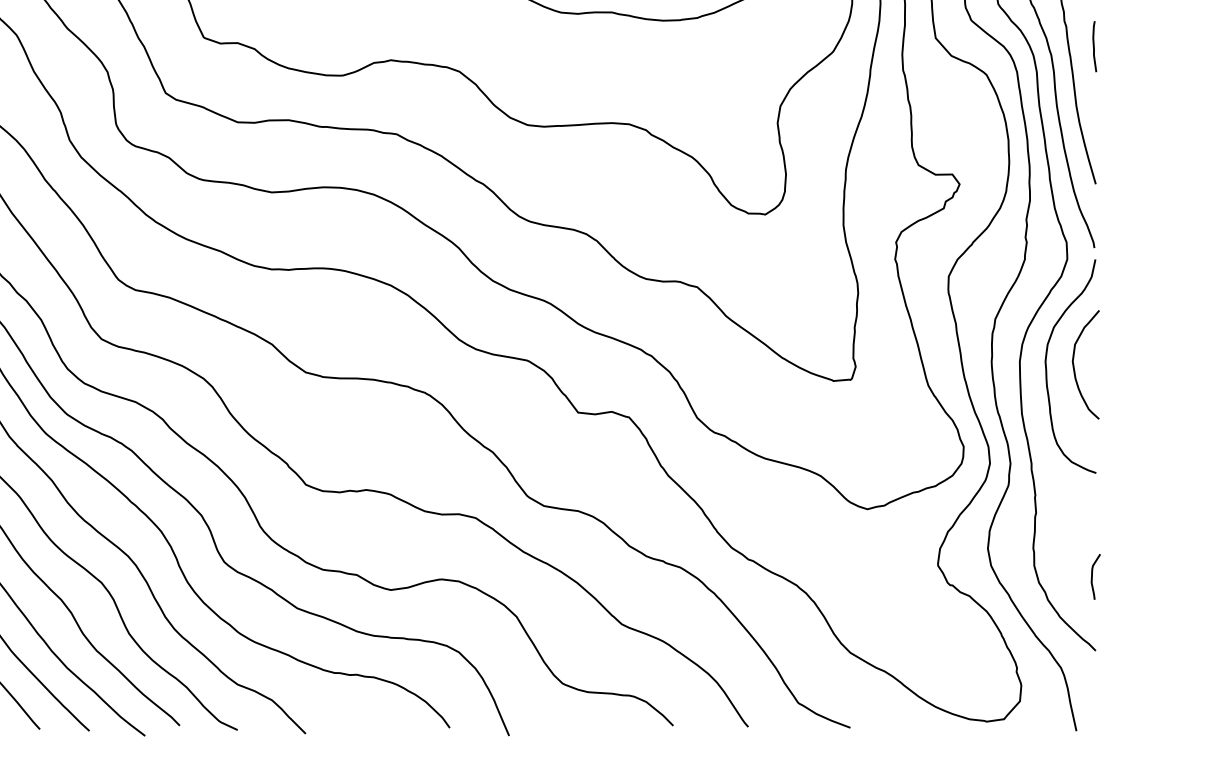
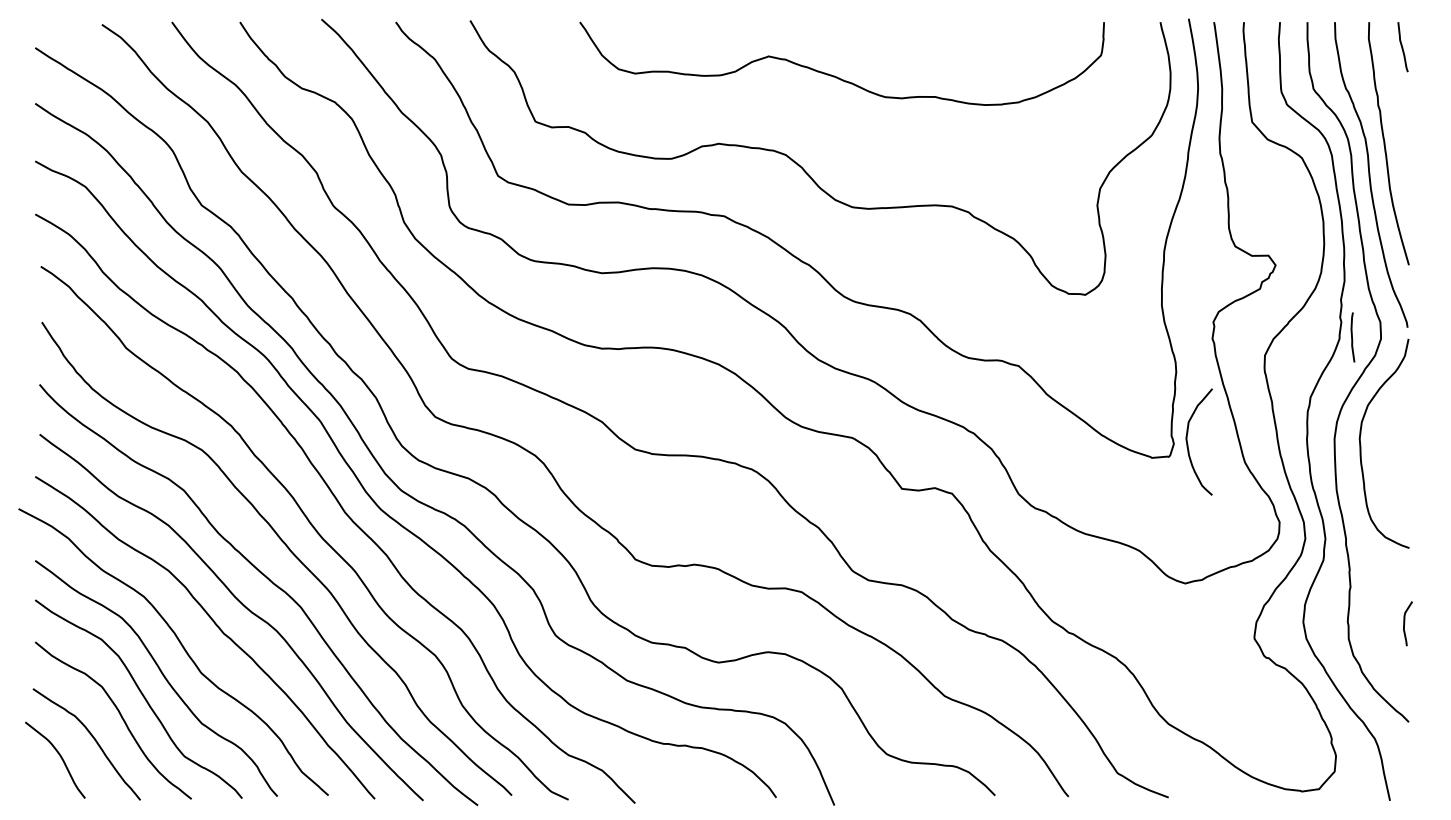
curve: (1094, 46) -> (1352, 337), moved
curve: (1074, 366) -> (1188, 443), moved
curve: (1093, 576) -> (1405, 623), moved

